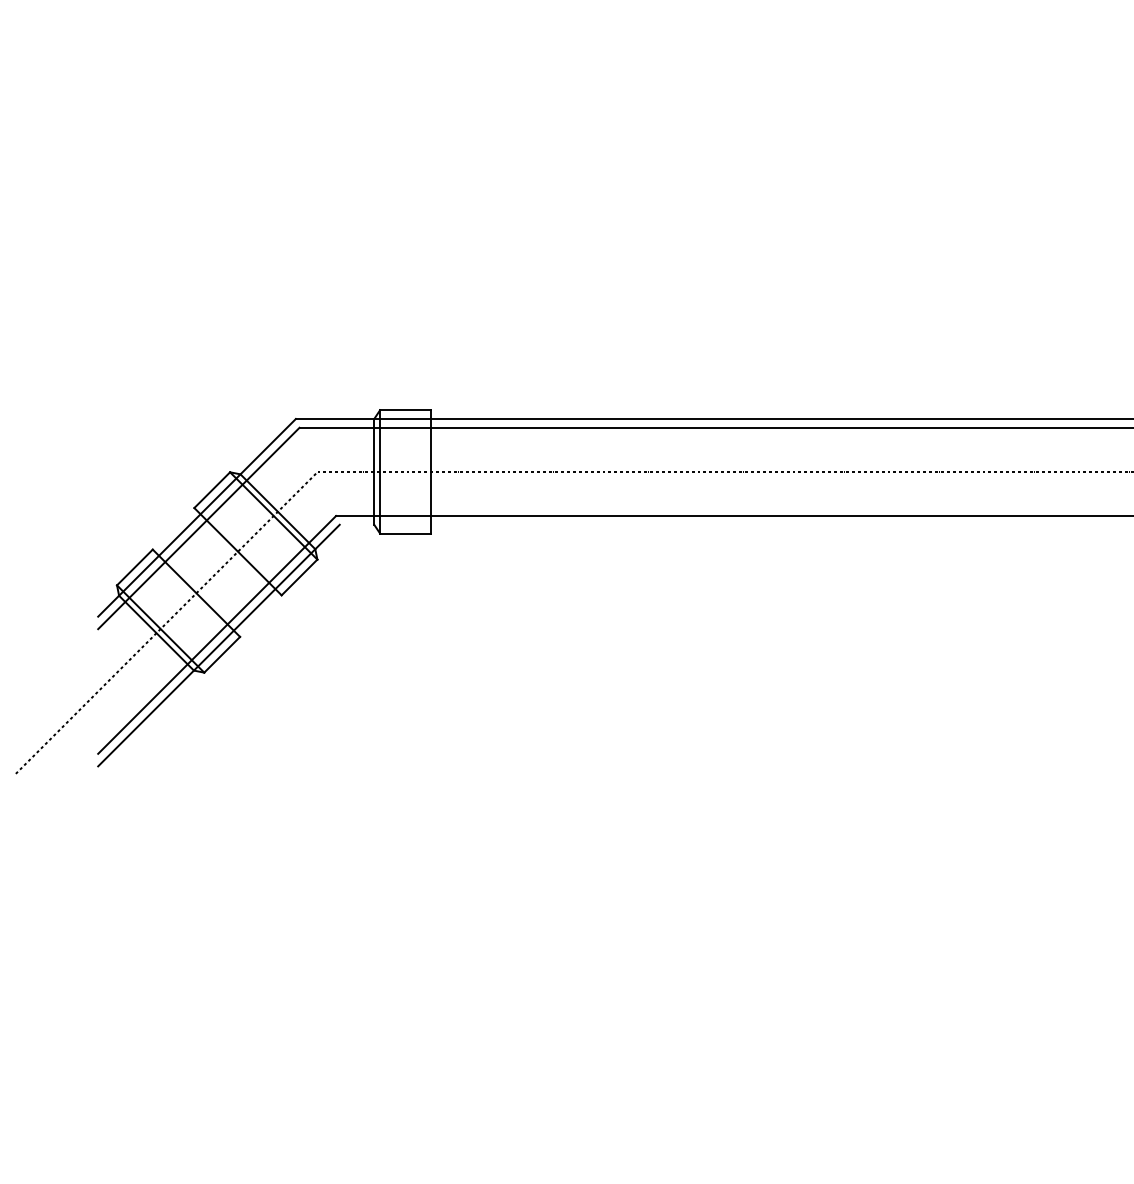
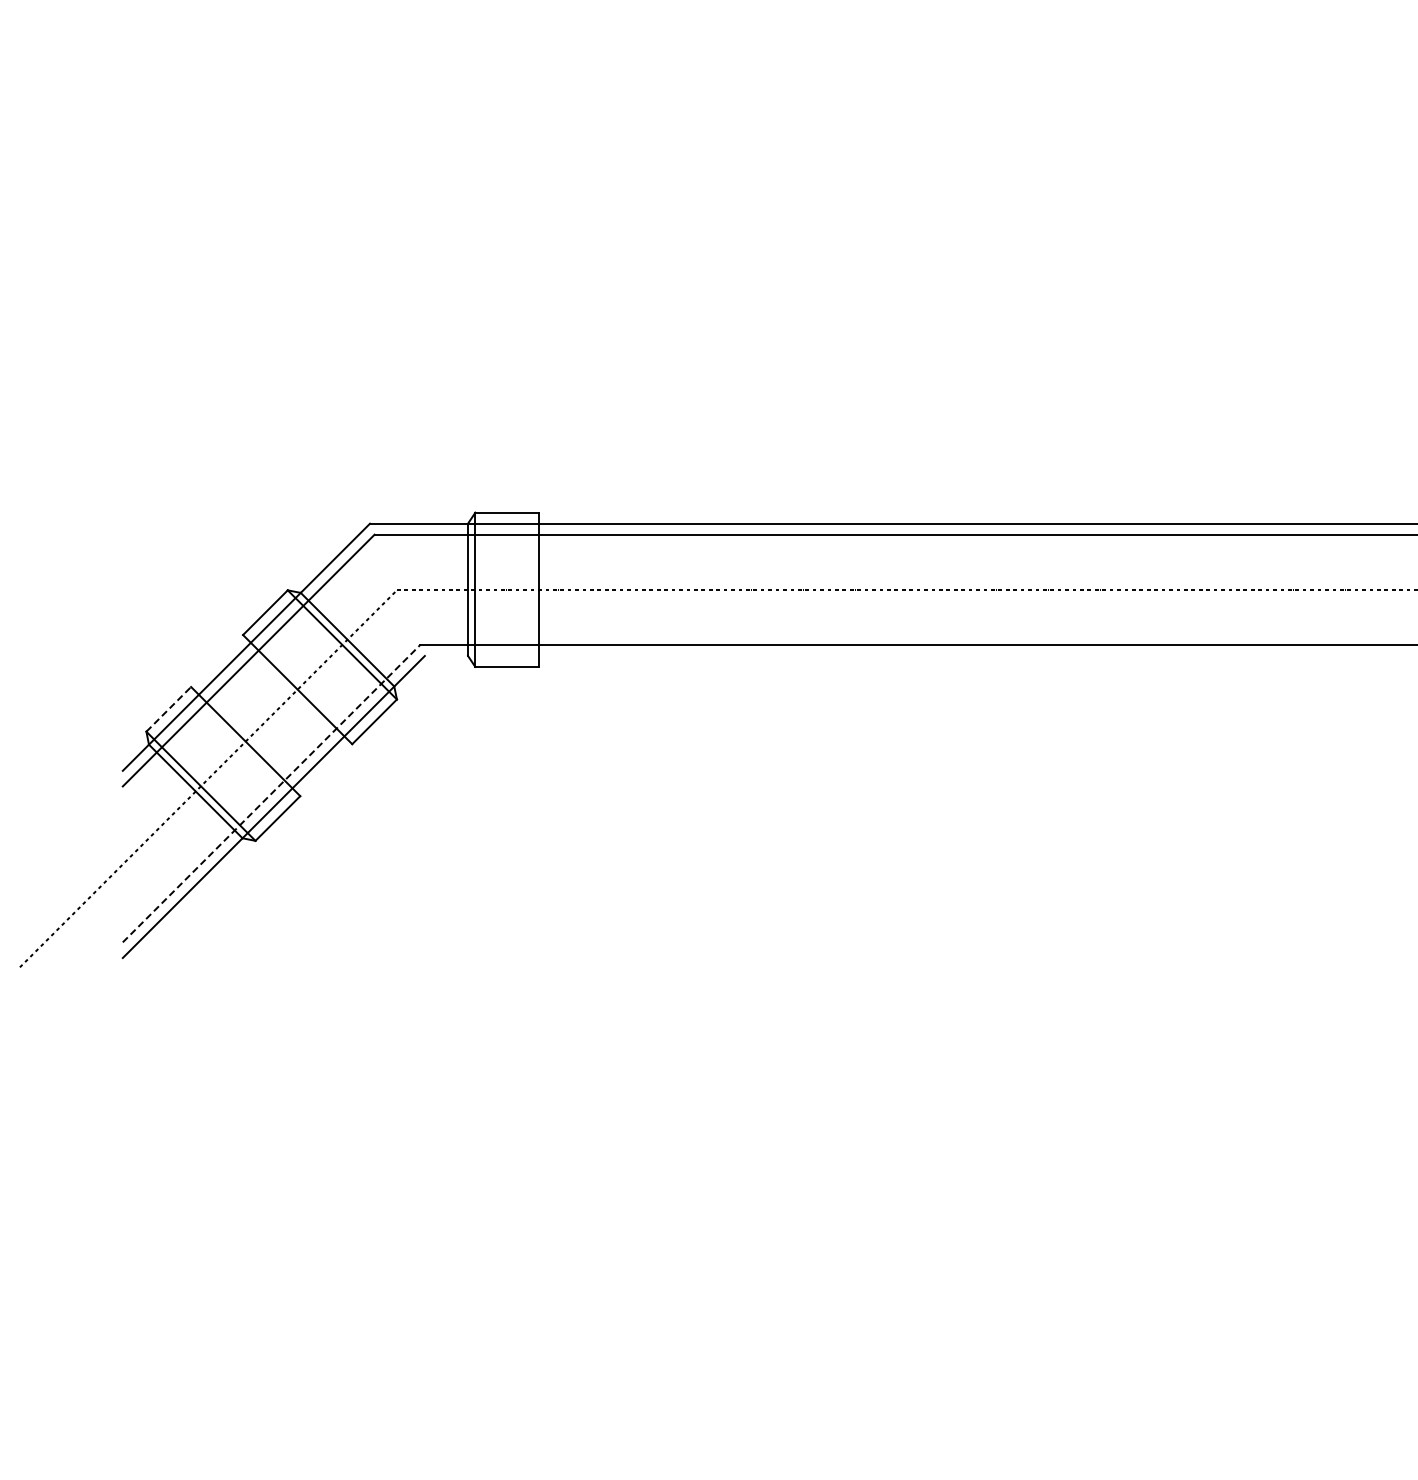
line: (134, 567) -> (168, 709), solid -> dashed
line: (217, 634) -> (271, 793), solid -> dashed

